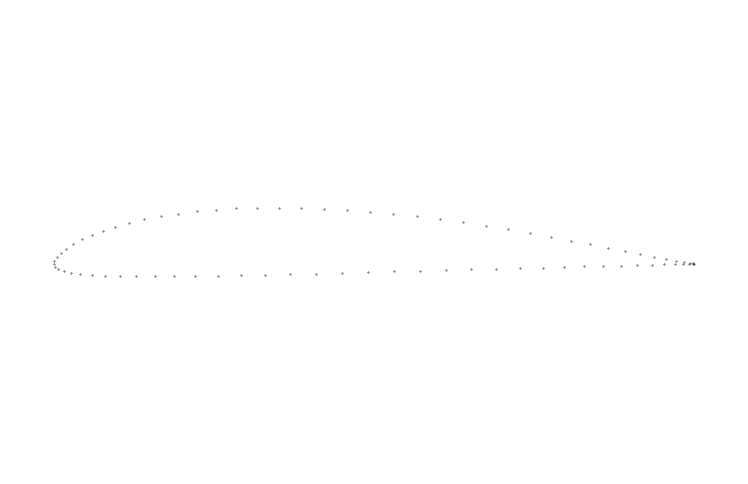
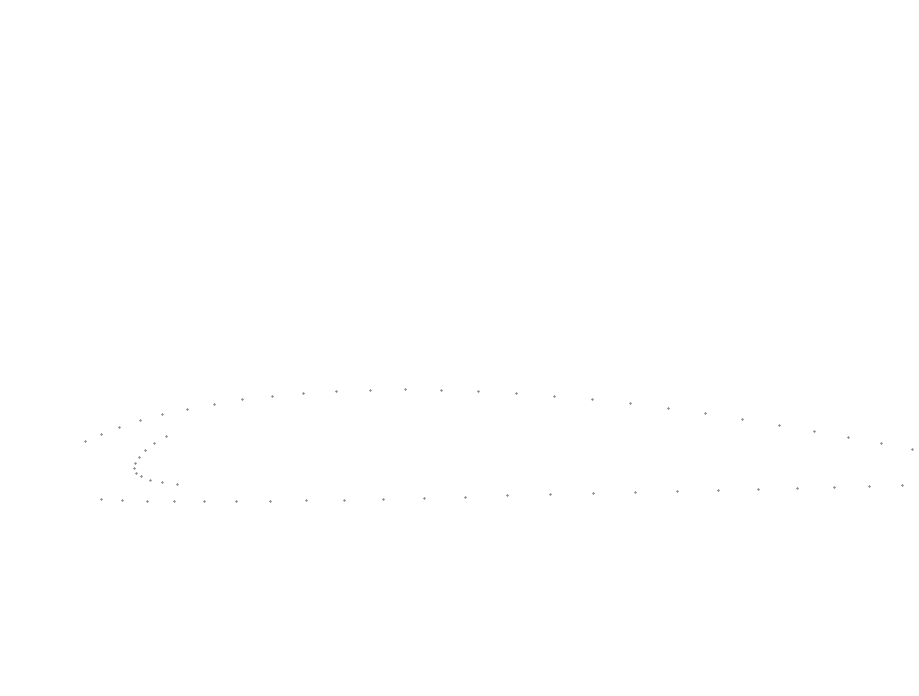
part: (62, 253) -> (148, 450), moved

